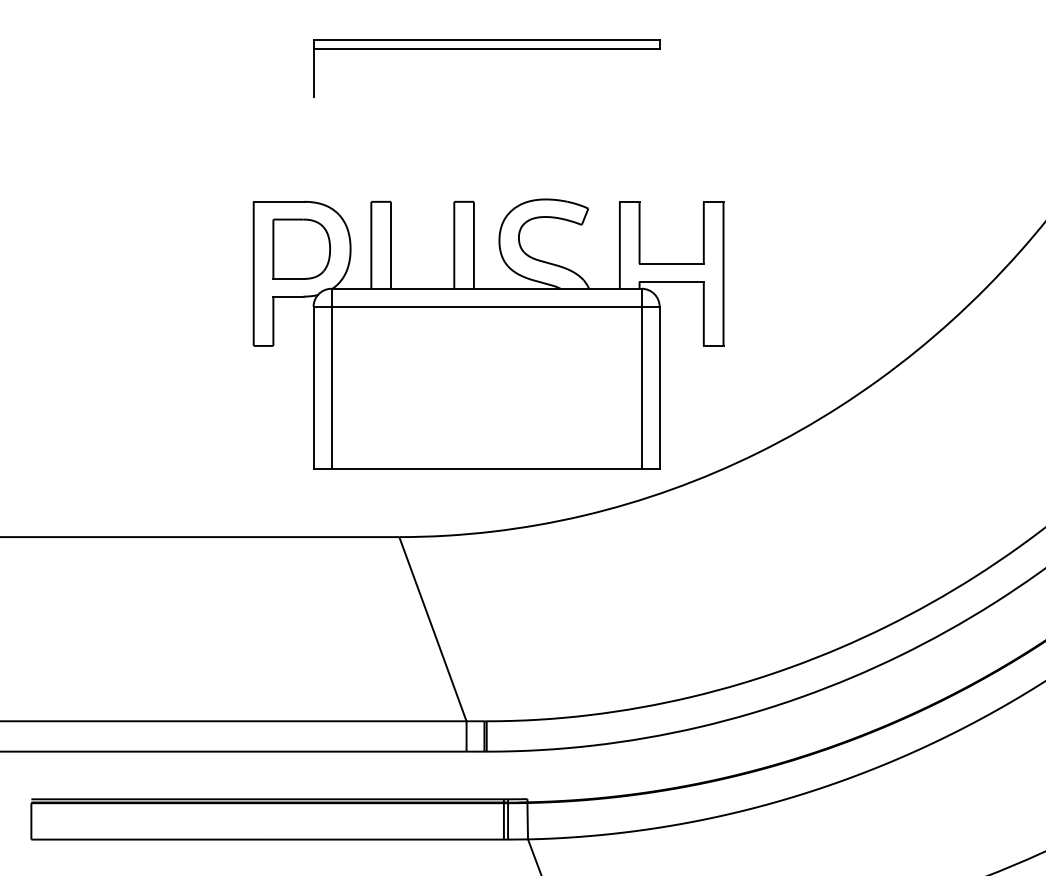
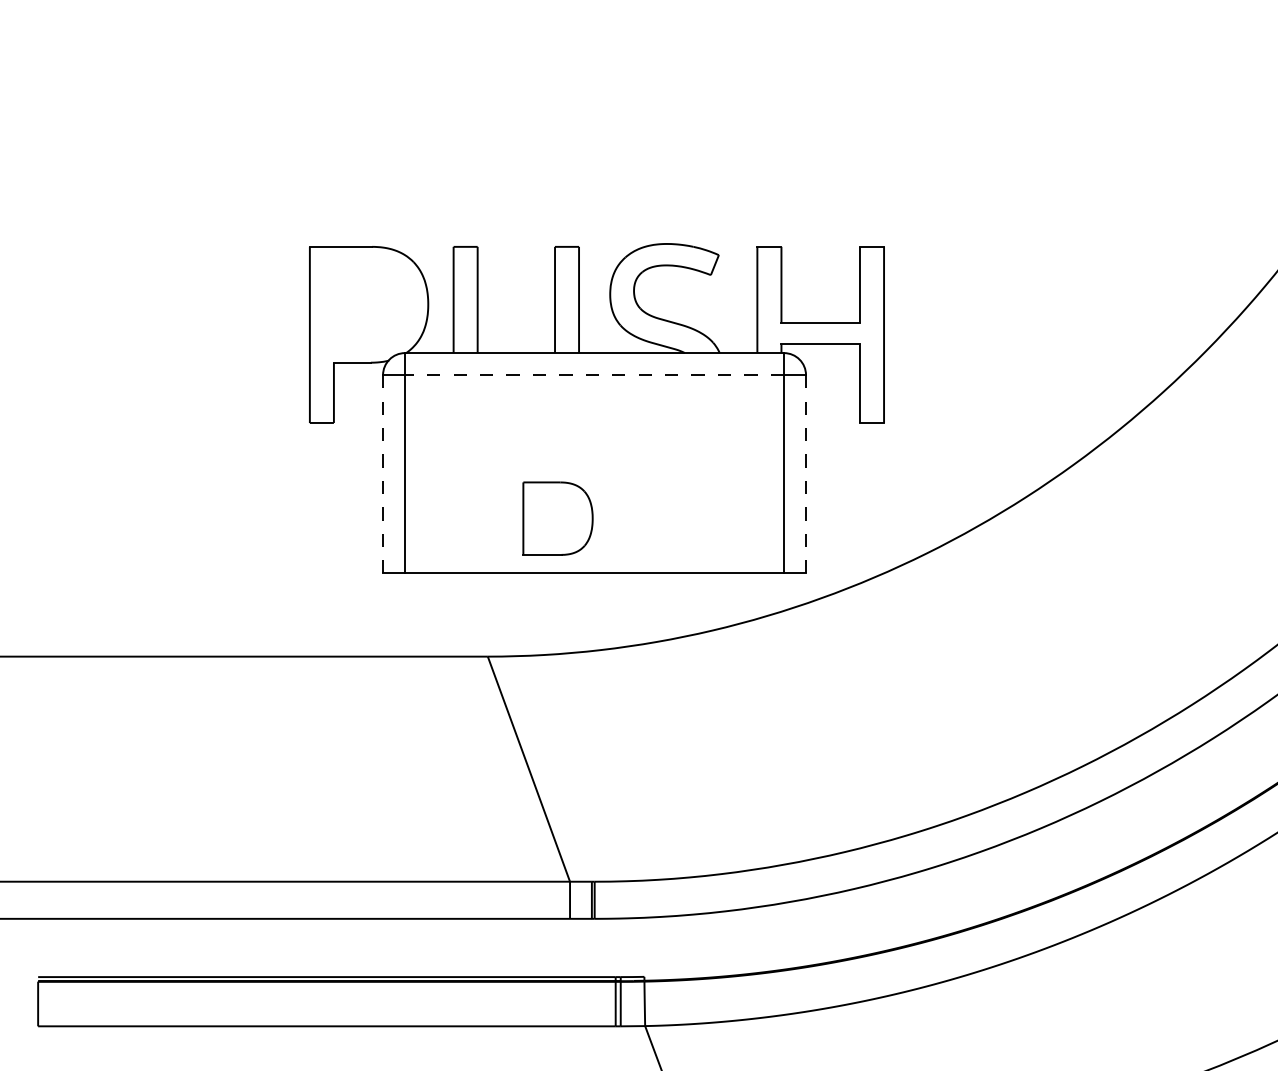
part: (486, 49) -> (594, 60), removed
part: (301, 248) -> (557, 517), moved
line: (486, 306) -> (594, 374), solid -> dashed
line: (313, 387) -> (382, 473), solid -> dashed
line: (659, 388) -> (805, 475), solid -> dashed

